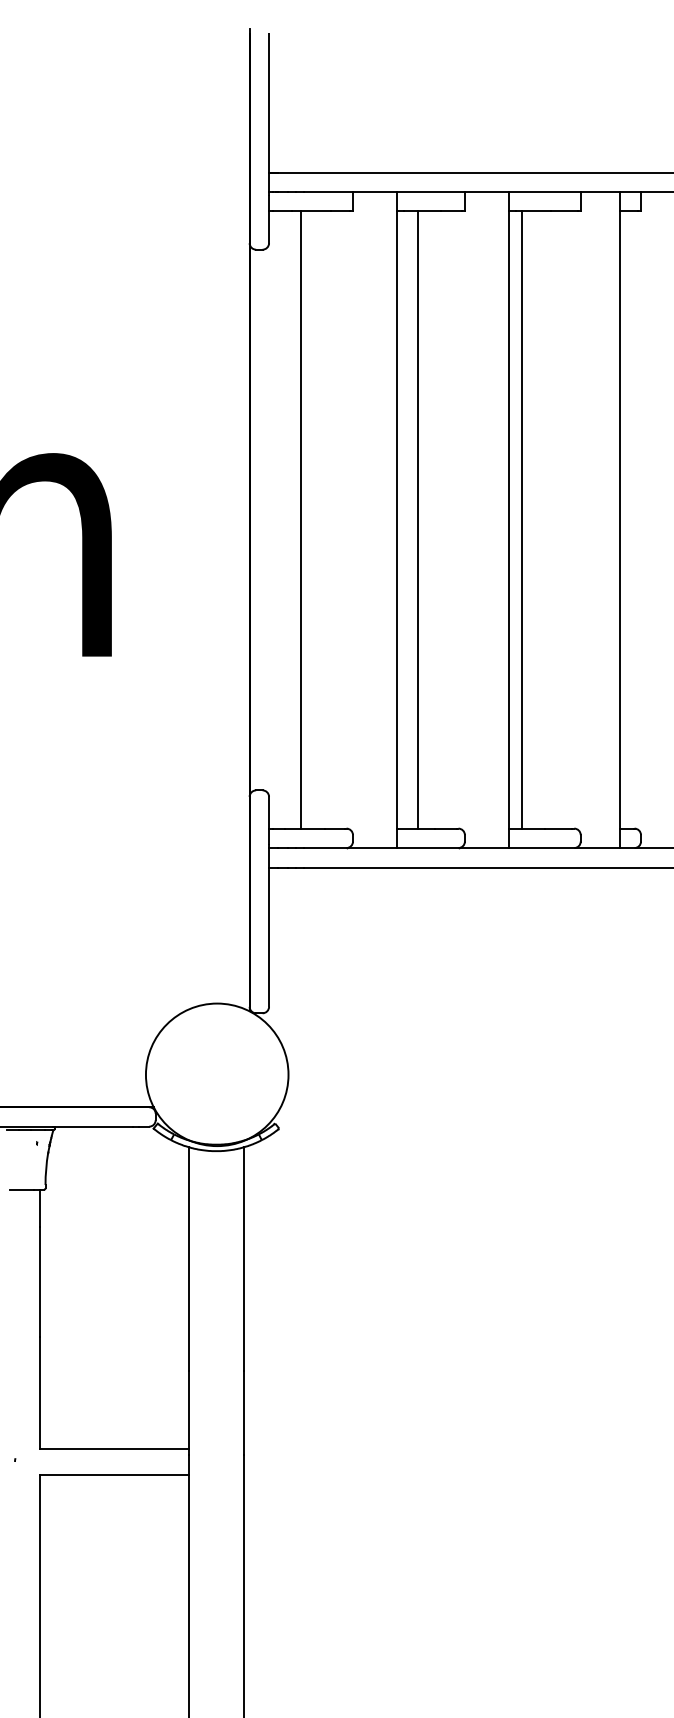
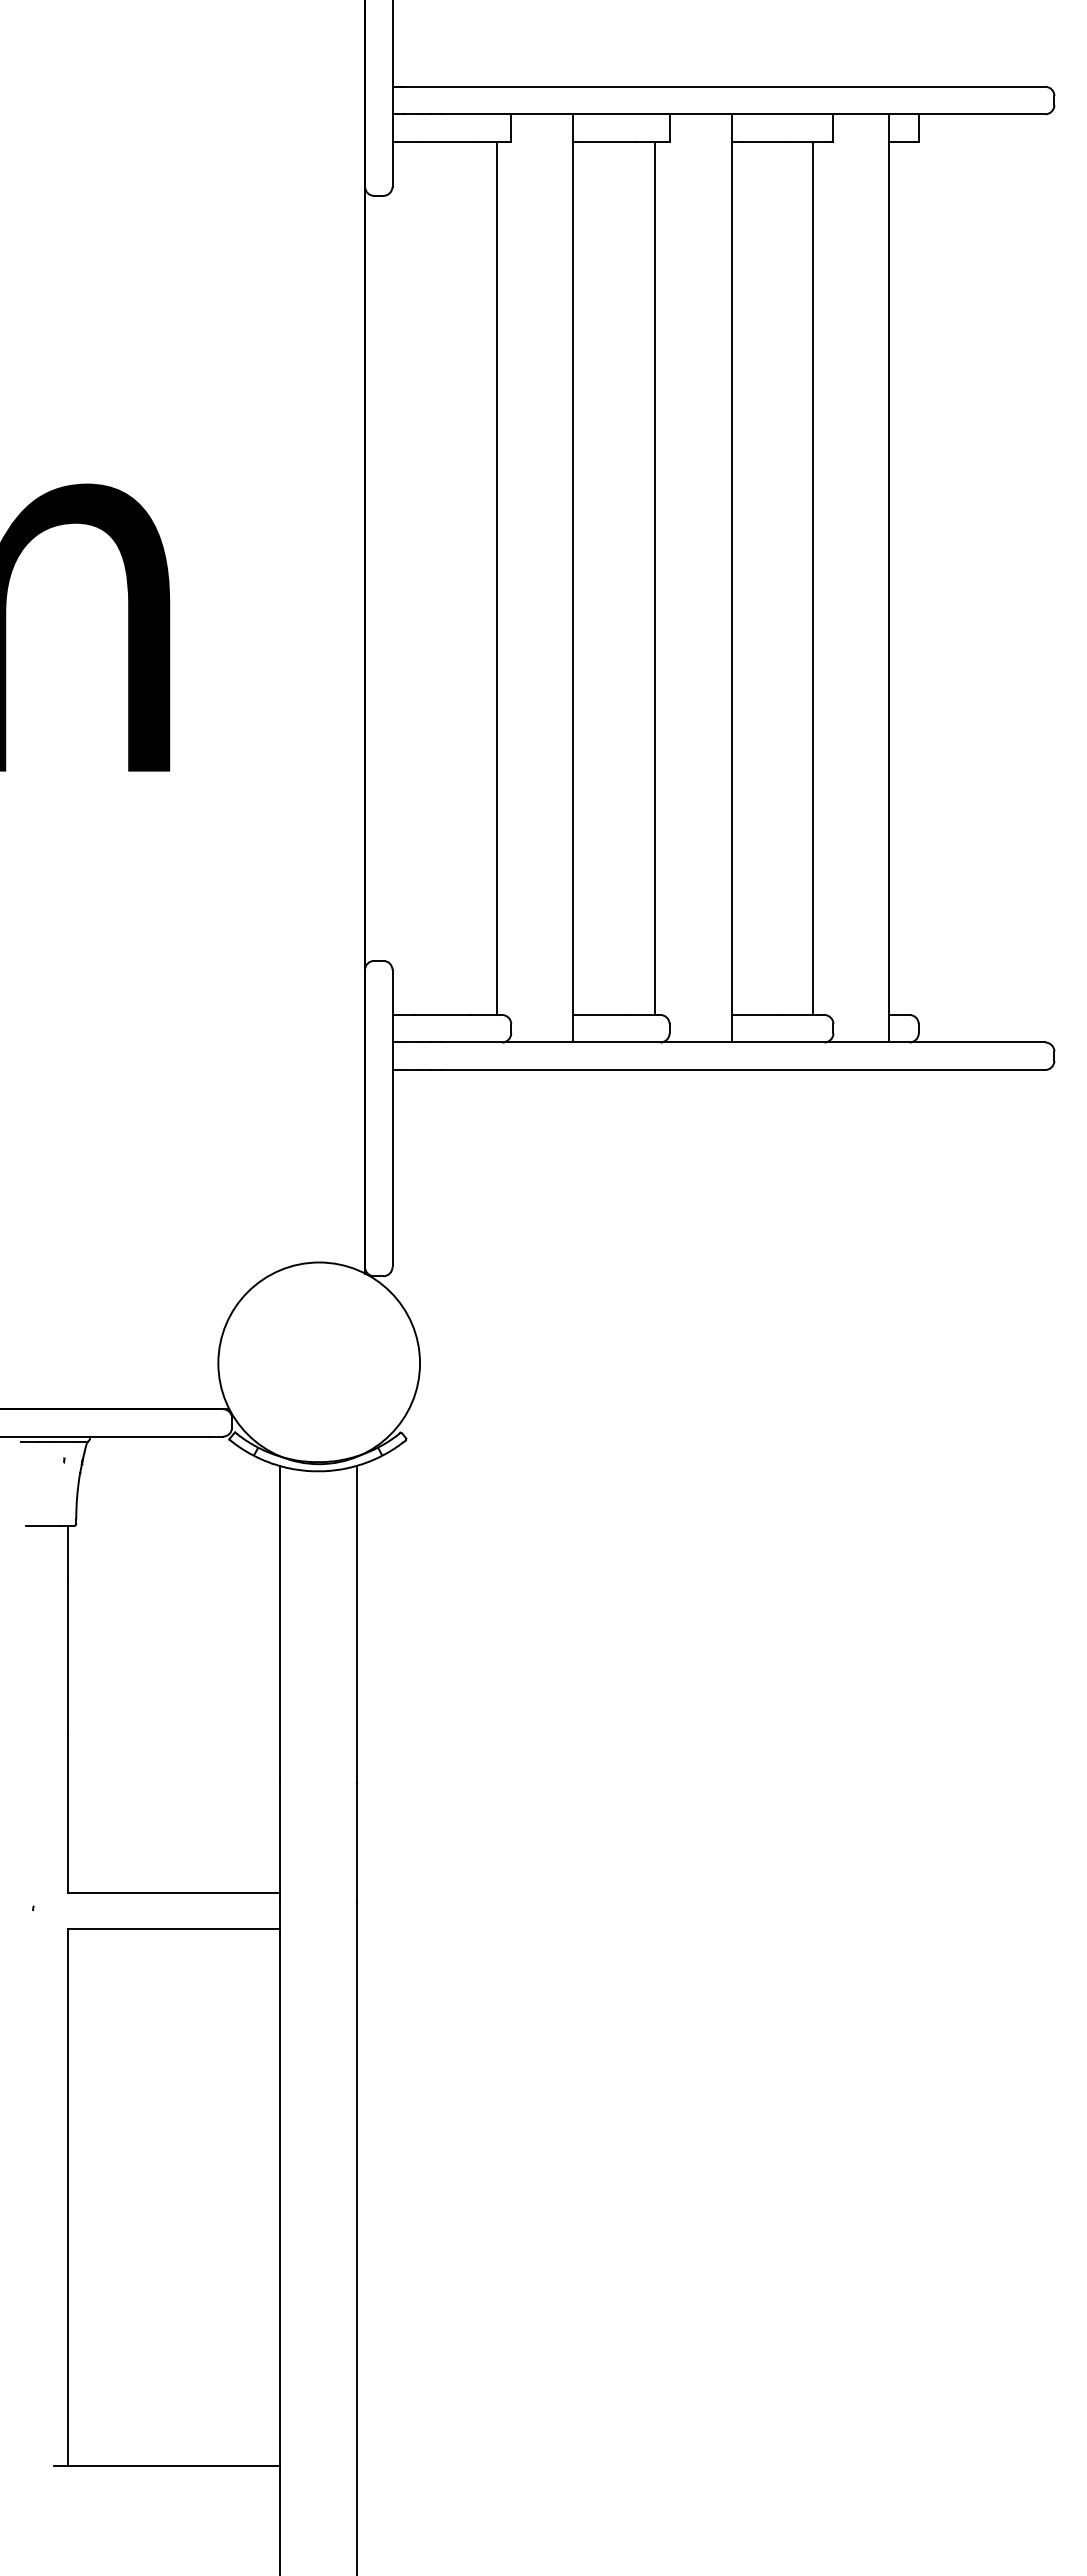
line: (300, 519) -> (496, 577), moved
line: (417, 519) -> (654, 577), moved
line: (522, 519) -> (812, 577), moved

